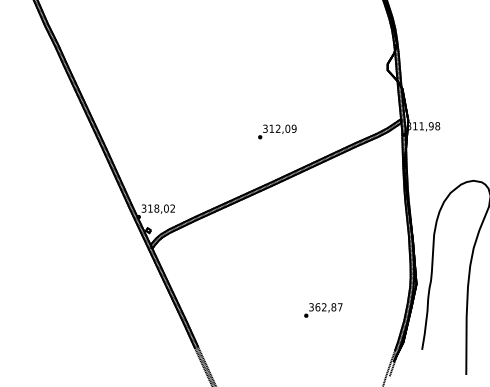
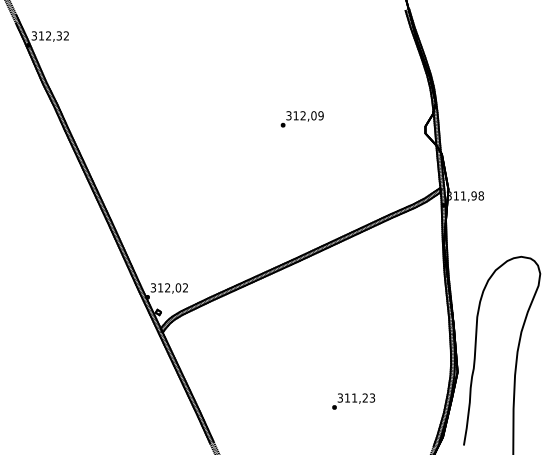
text: (276, 132) -> (301, 119), moved
text: (156, 208) -> (167, 287), 318,02 -> 312,02
text: (328, 306) -> (359, 397), 362,87 -> 311,23

